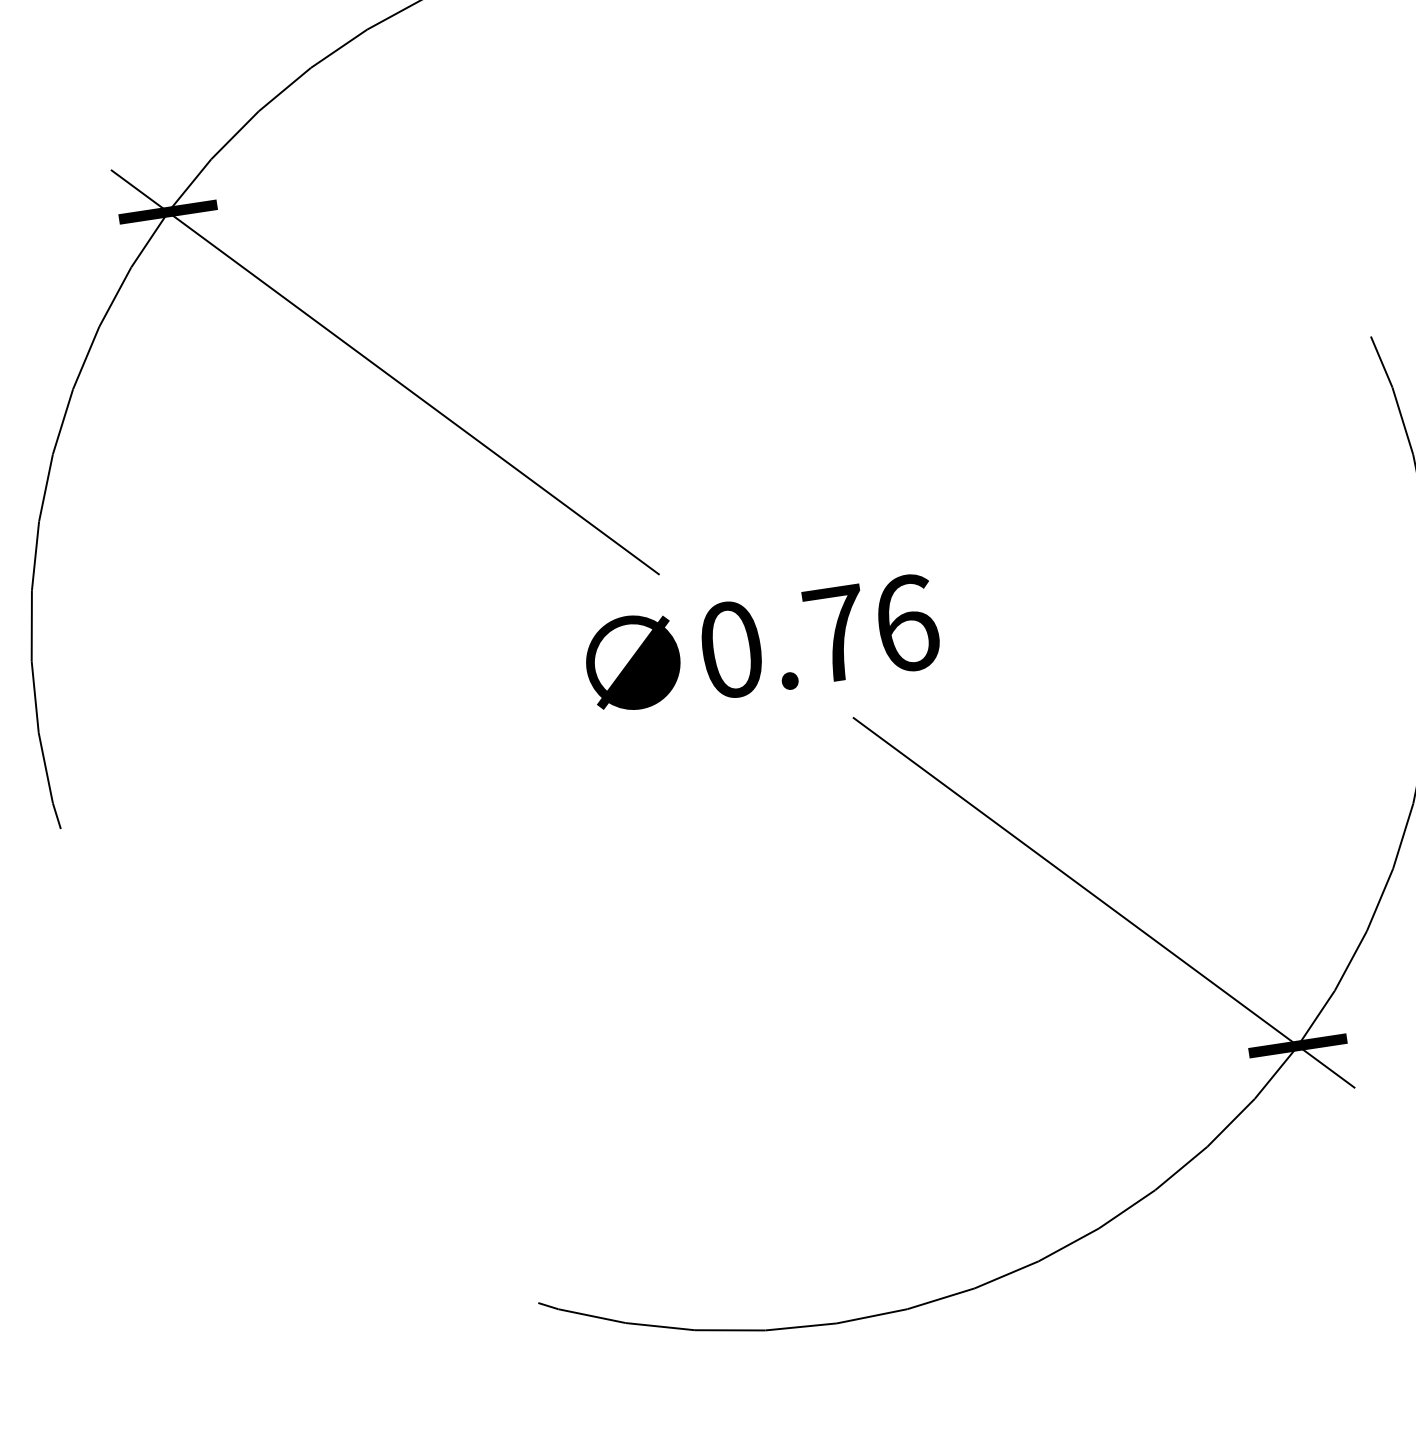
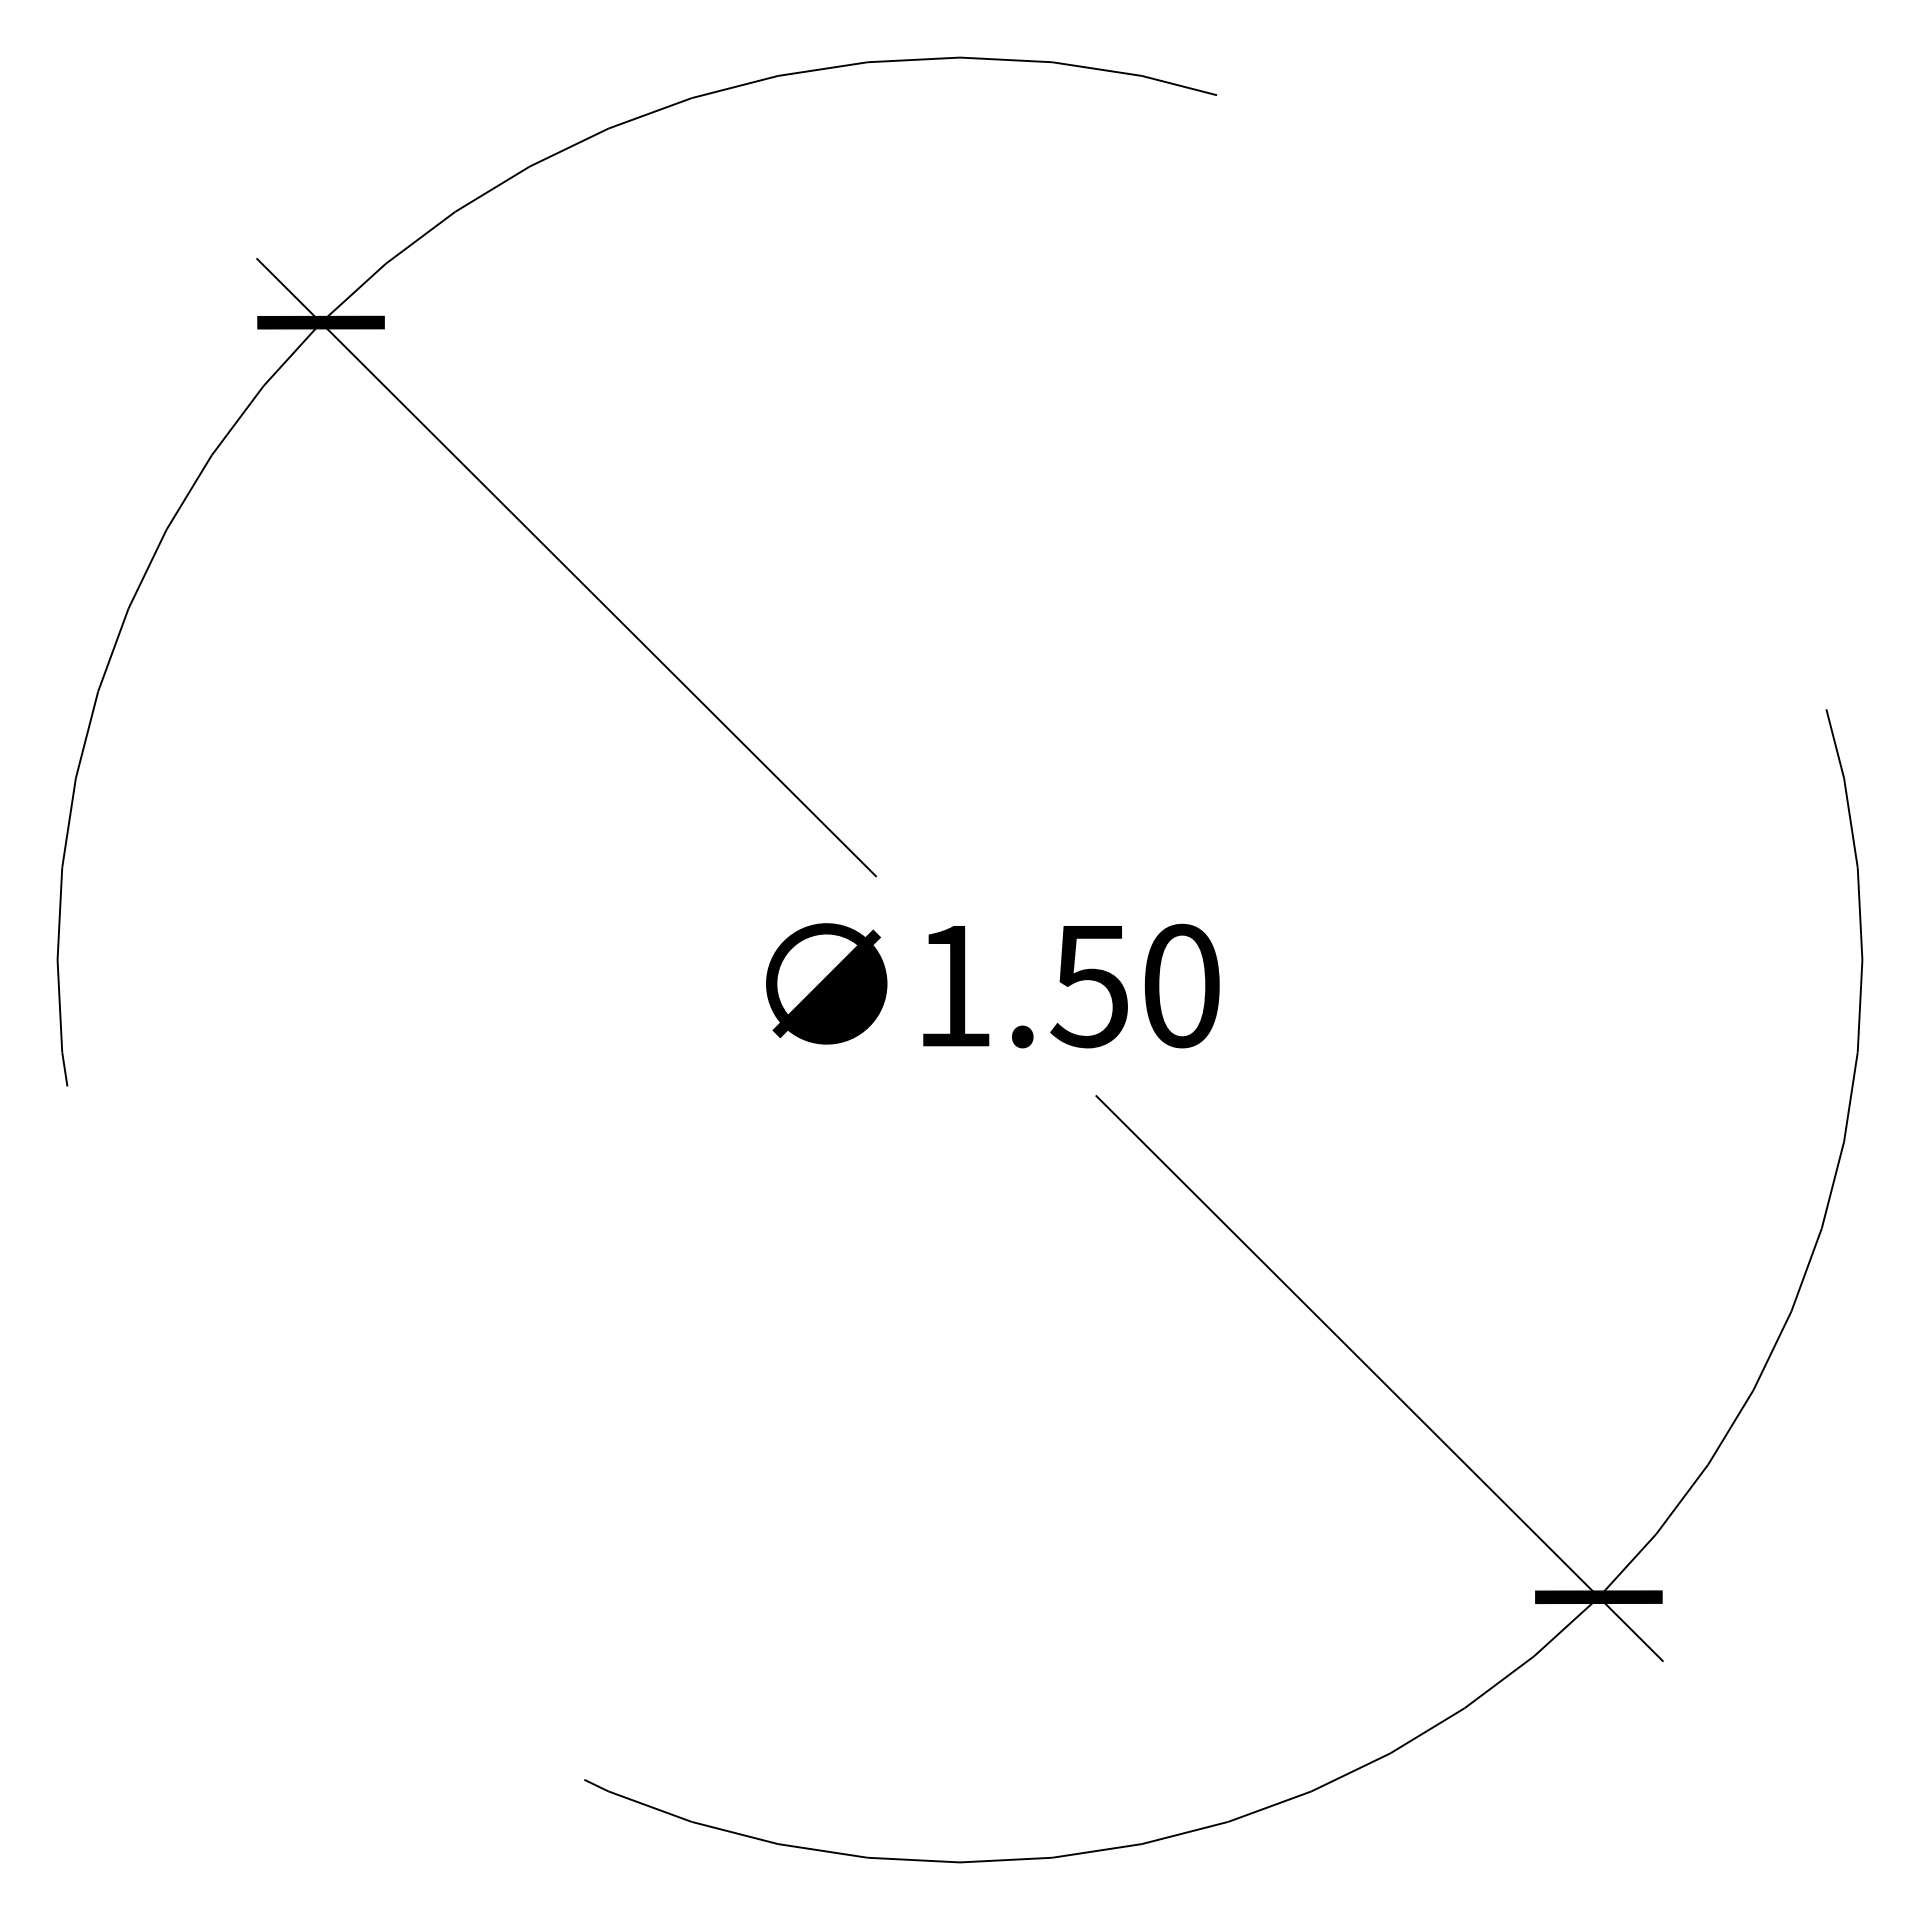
text: (819, 636) -> (1068, 985), 0.76 -> 1.50

